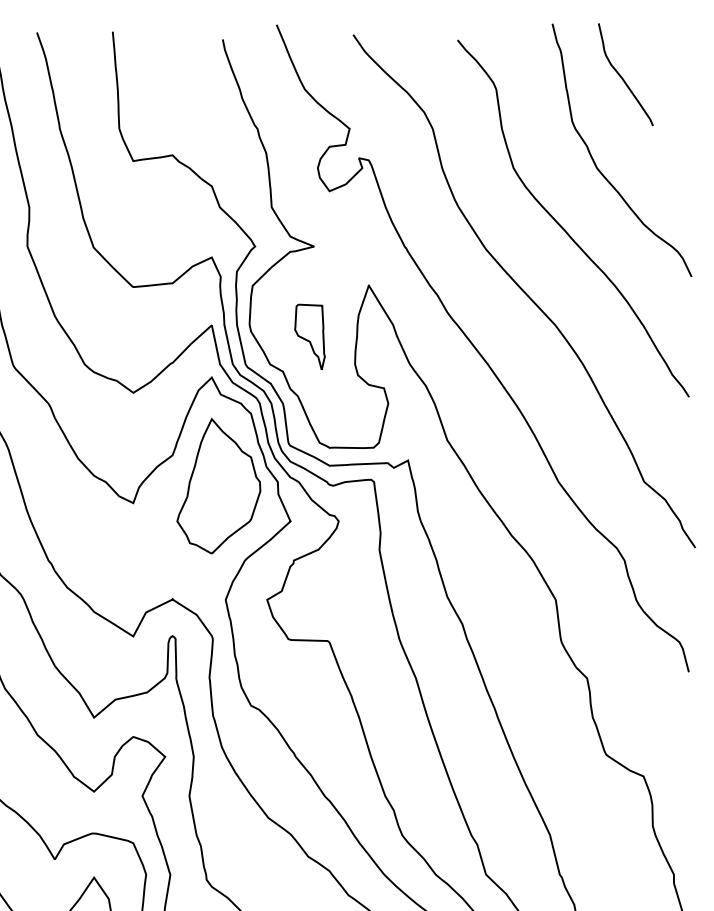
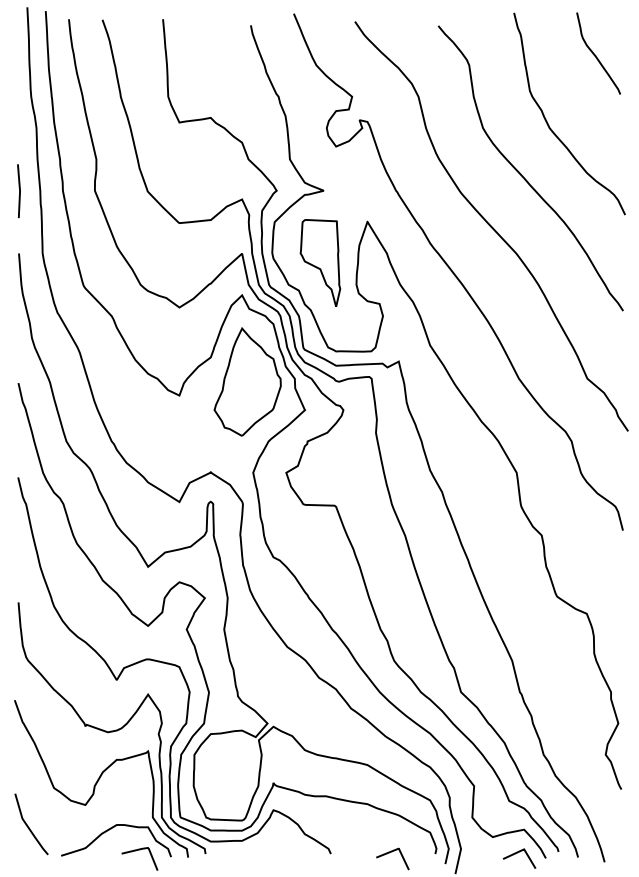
curve: (623, 77) -> (596, 55), moved
part: (310, 336) -> (320, 262), size x1.67

